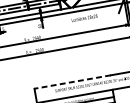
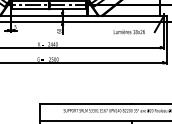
text: (83, 18) -> (128, 32), moved
line: (72, 82) -> (85, 103), dashed -> solid

